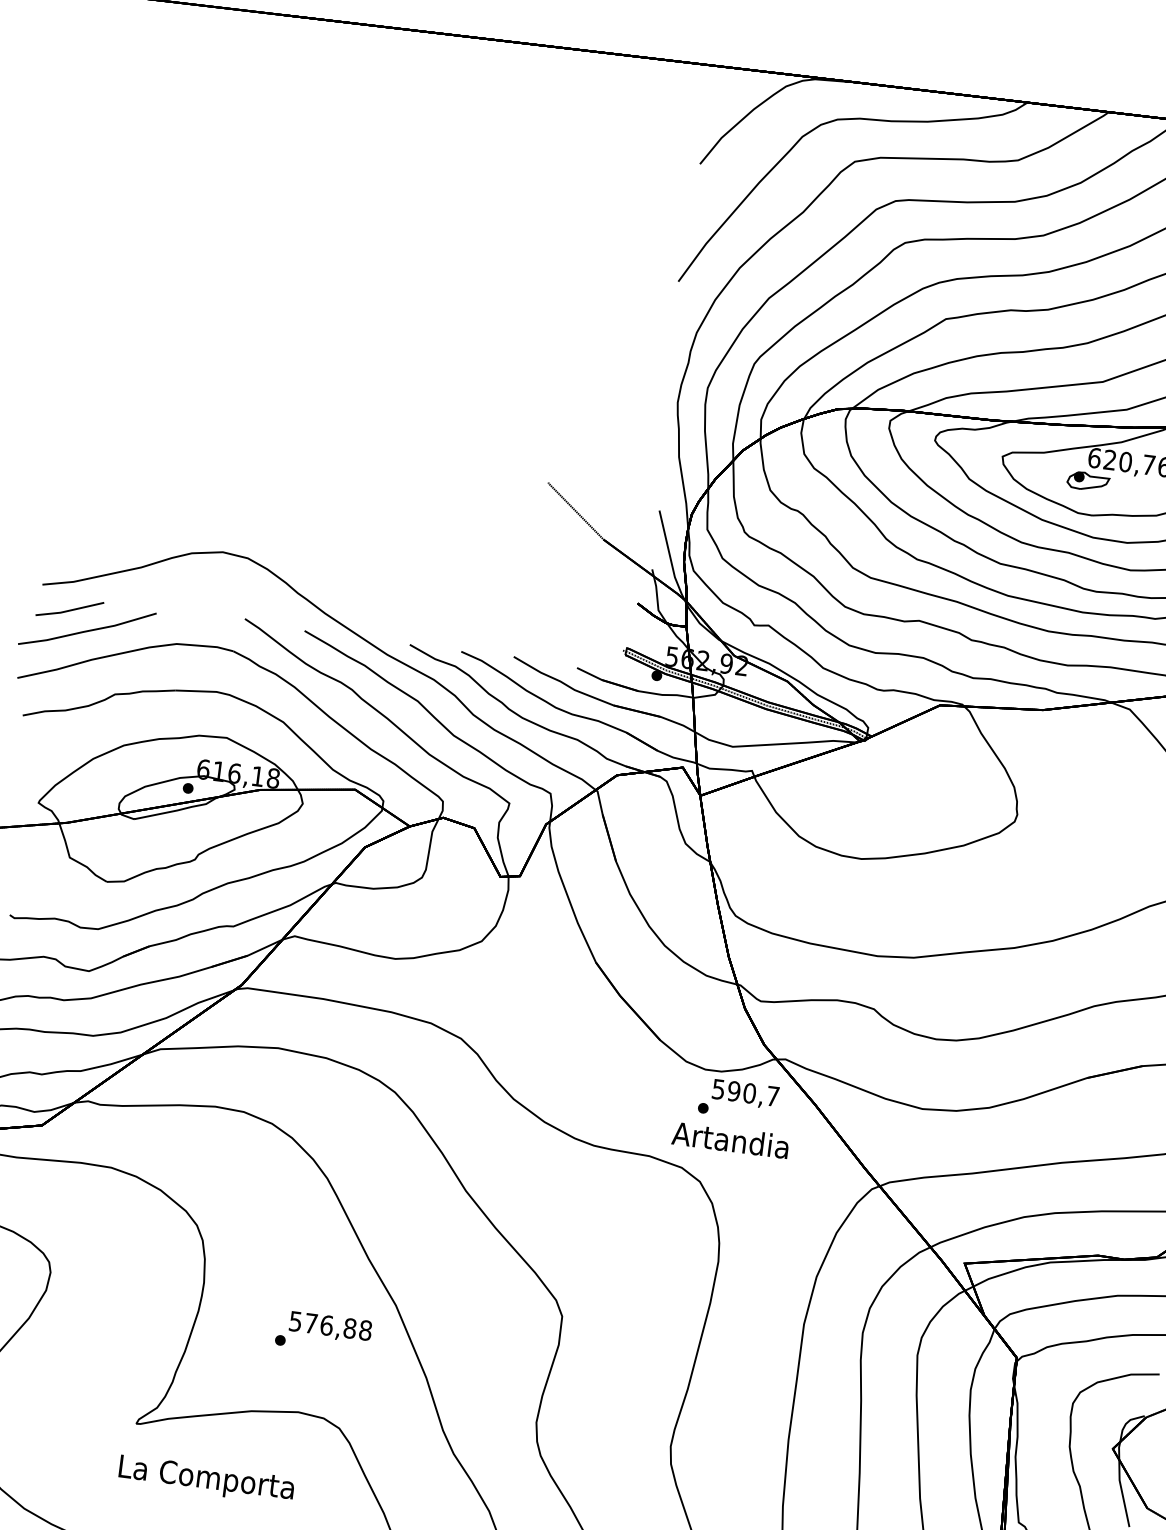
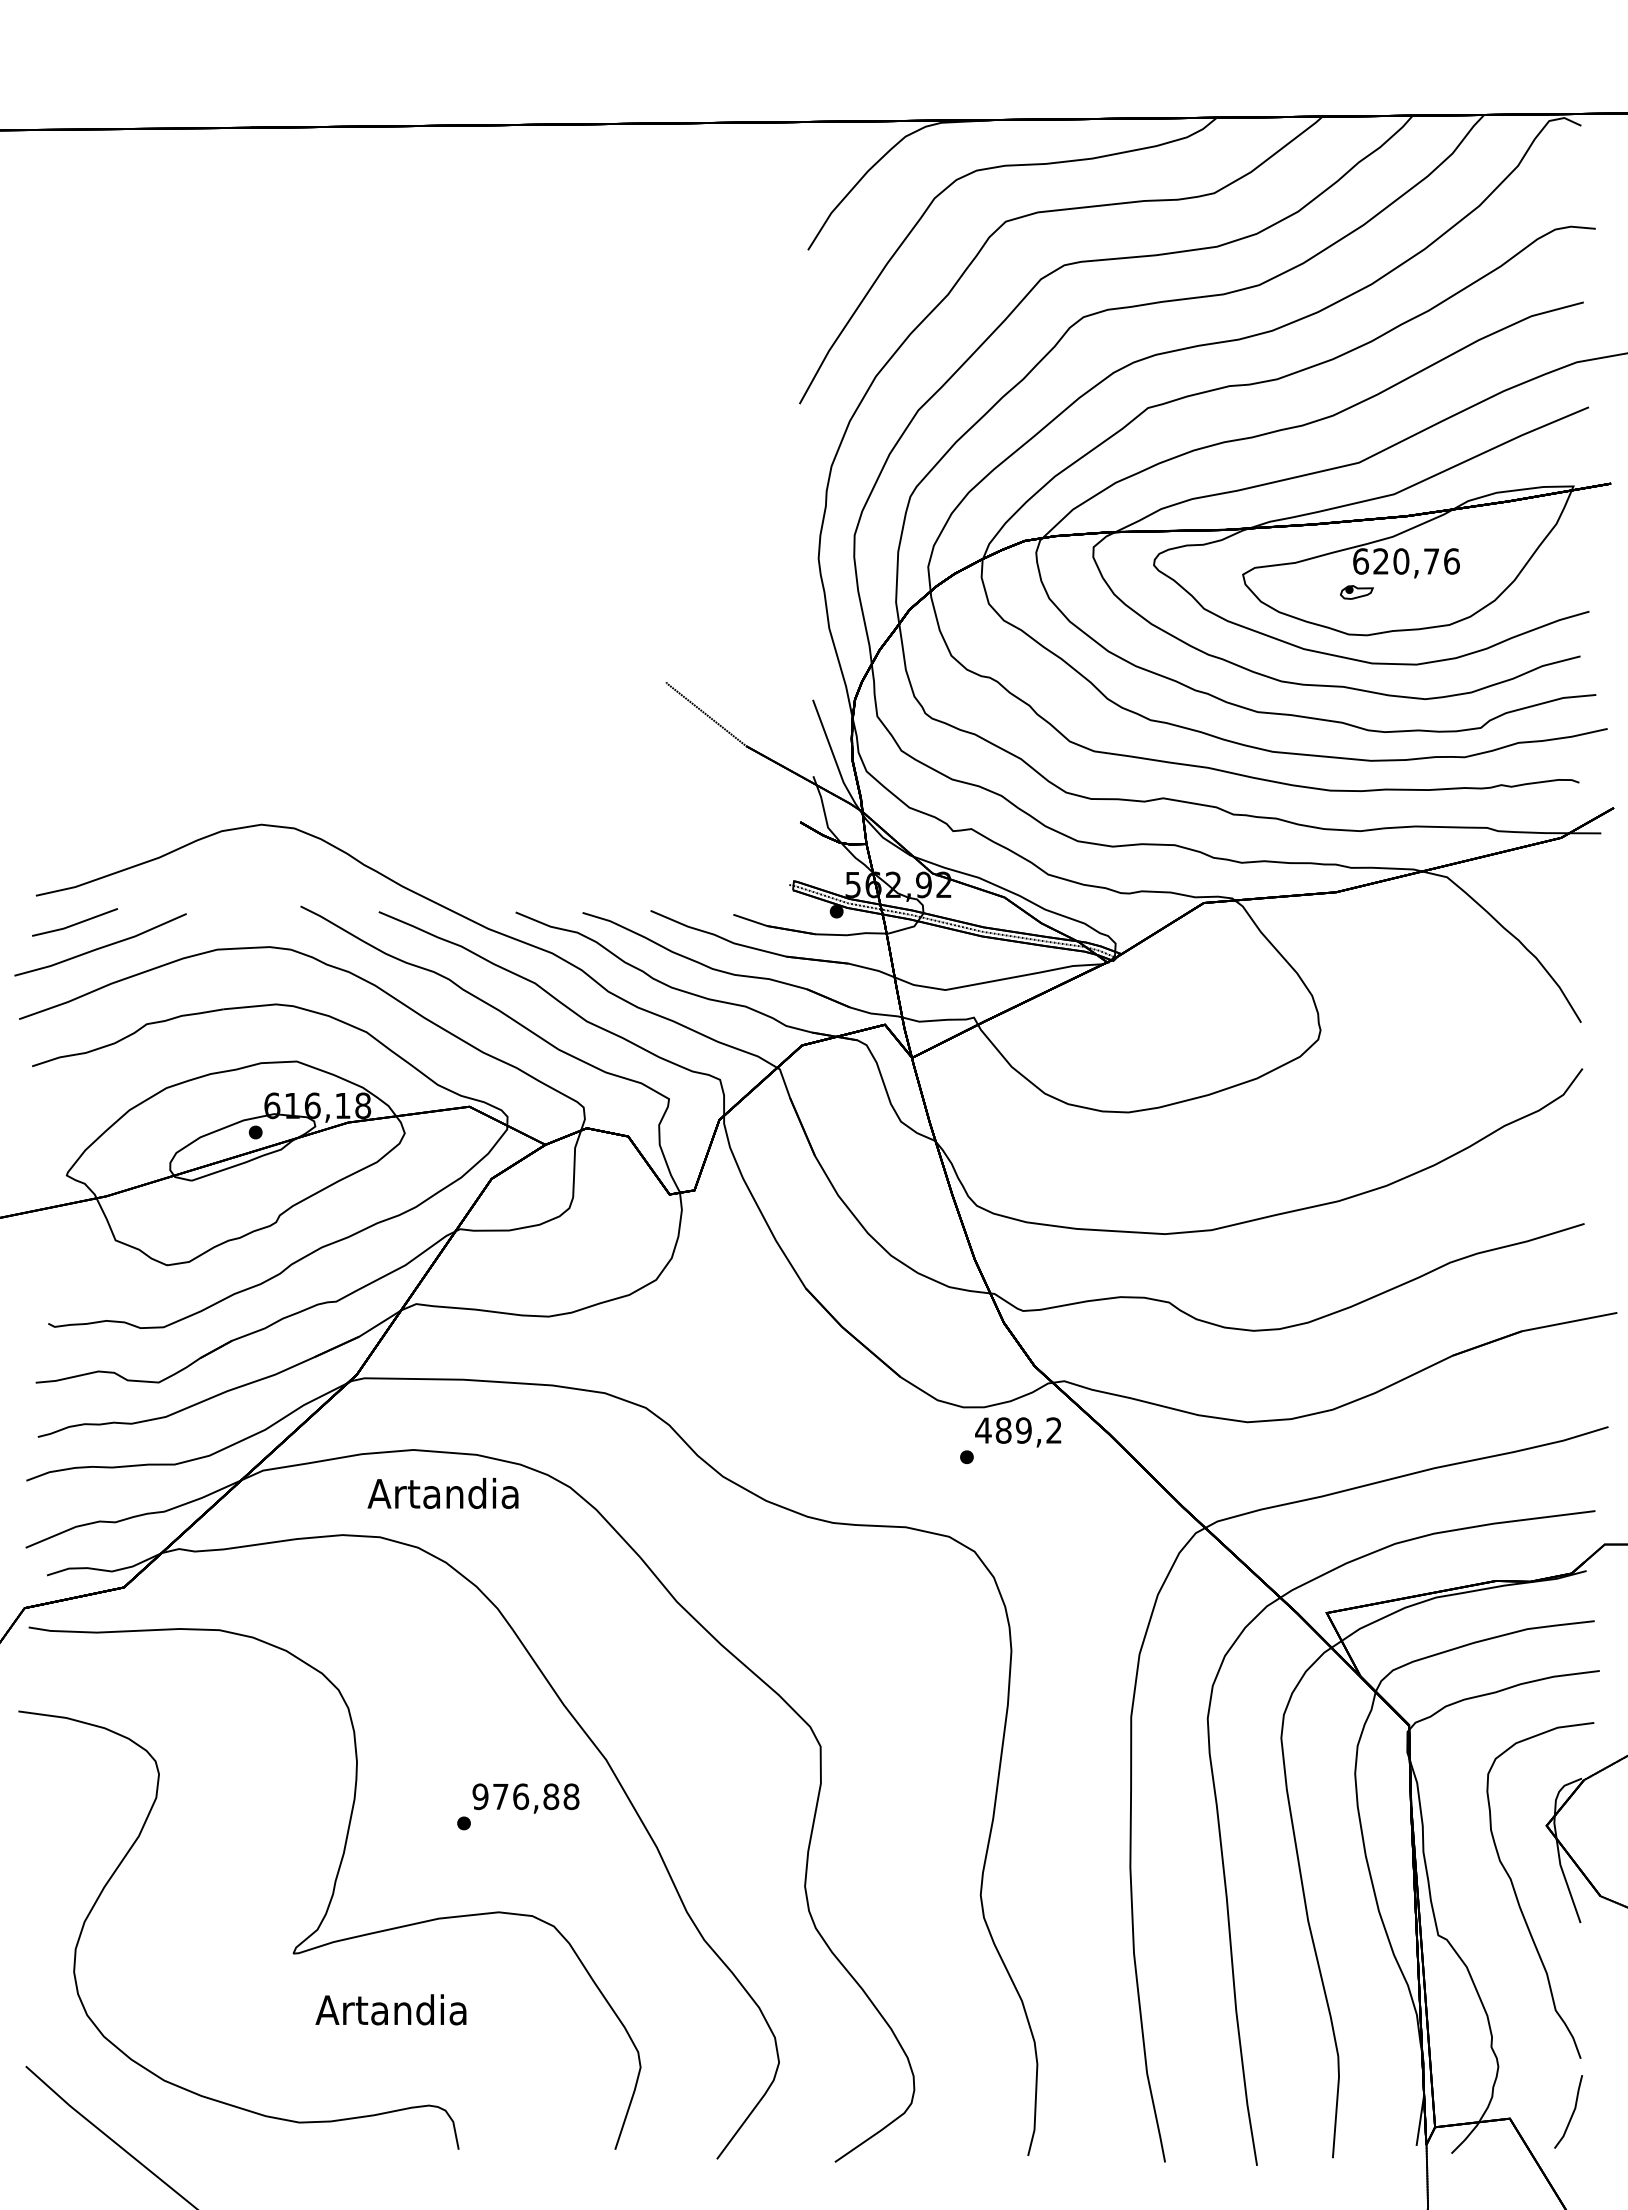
part: (1088, 481) -> (1356, 592), size x0.6
text: (745, 1092) -> (1018, 1430), 590,7 -> 489,2
text: (730, 1140) -> (442, 1493), moved
text: (295, 1321) -> (480, 1796), 576,88 -> 976,88
text: (206, 1479) -> (392, 2013), La Comporta -> Artandia

